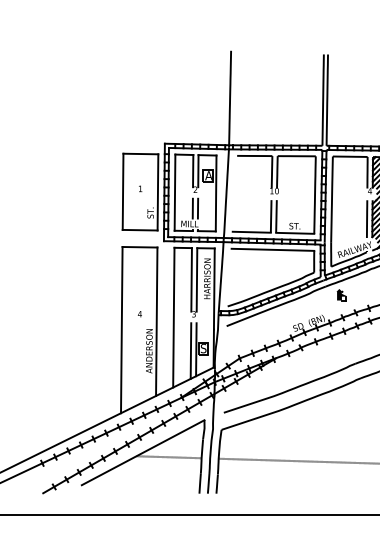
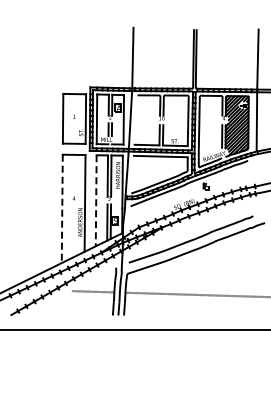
line: (174, 317) -> (96, 200), solid -> dashed
line: (122, 331) -> (62, 209), solid -> dashed
line: (143, 452) -> (76, 288), removed

